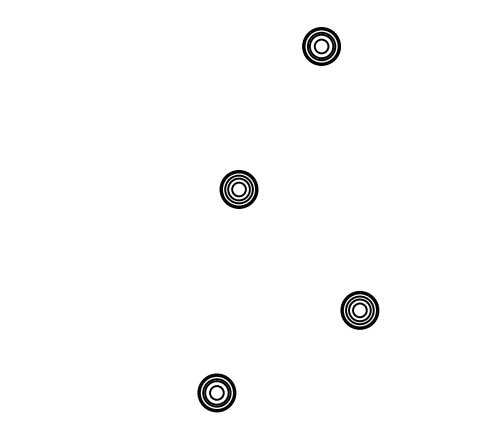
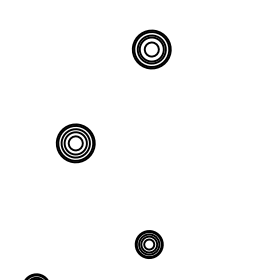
part: (321, 46) -> (151, 49), size x1.4
part: (238, 189) -> (75, 143), size x1.4

